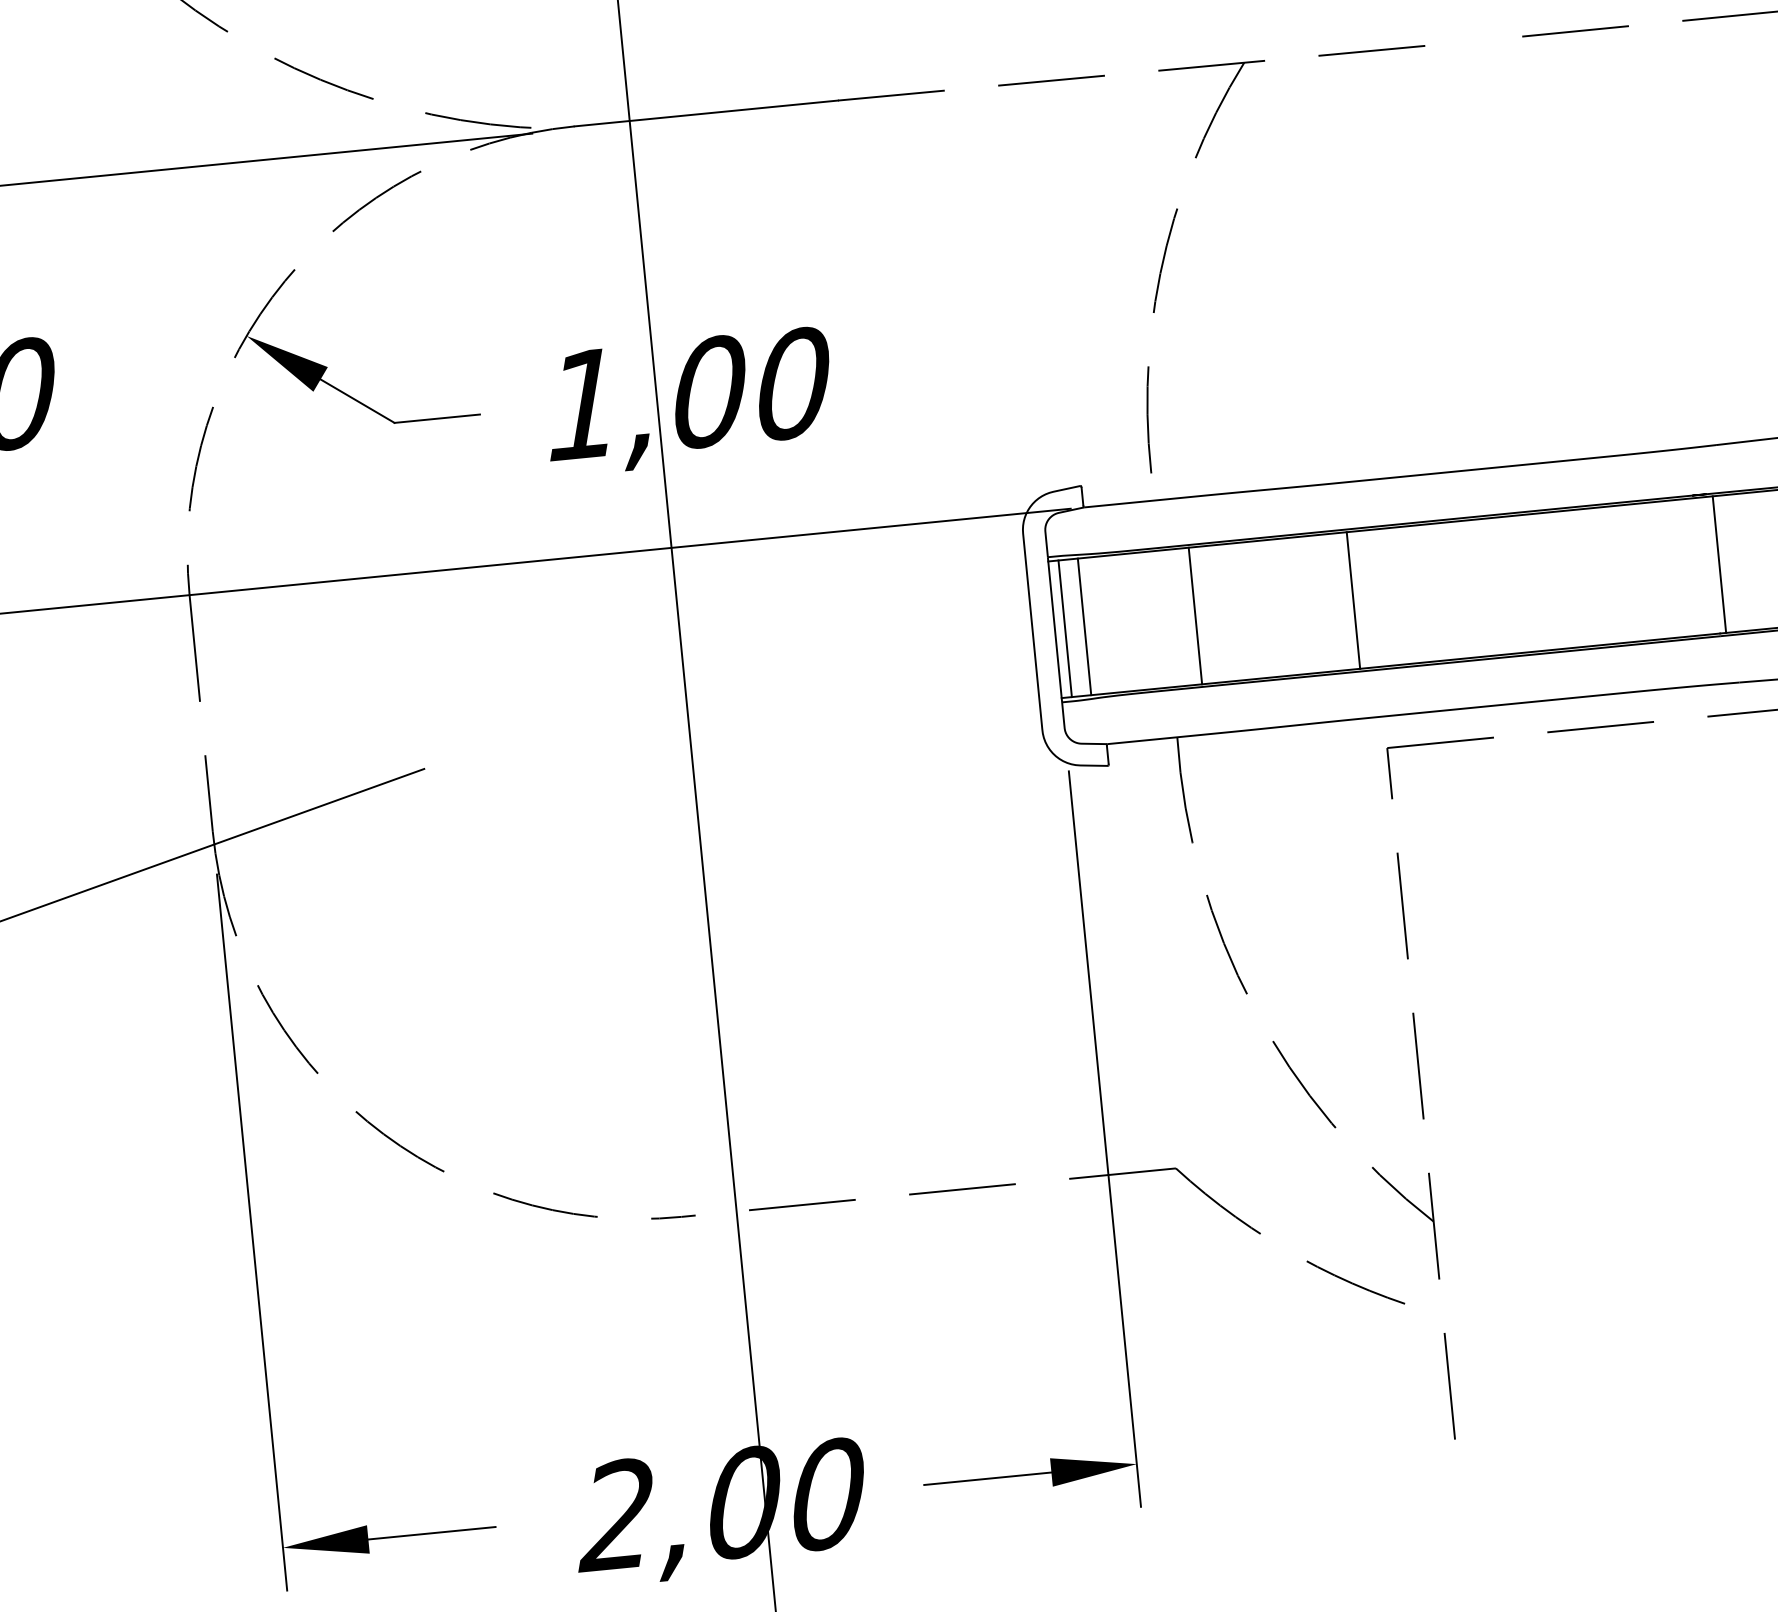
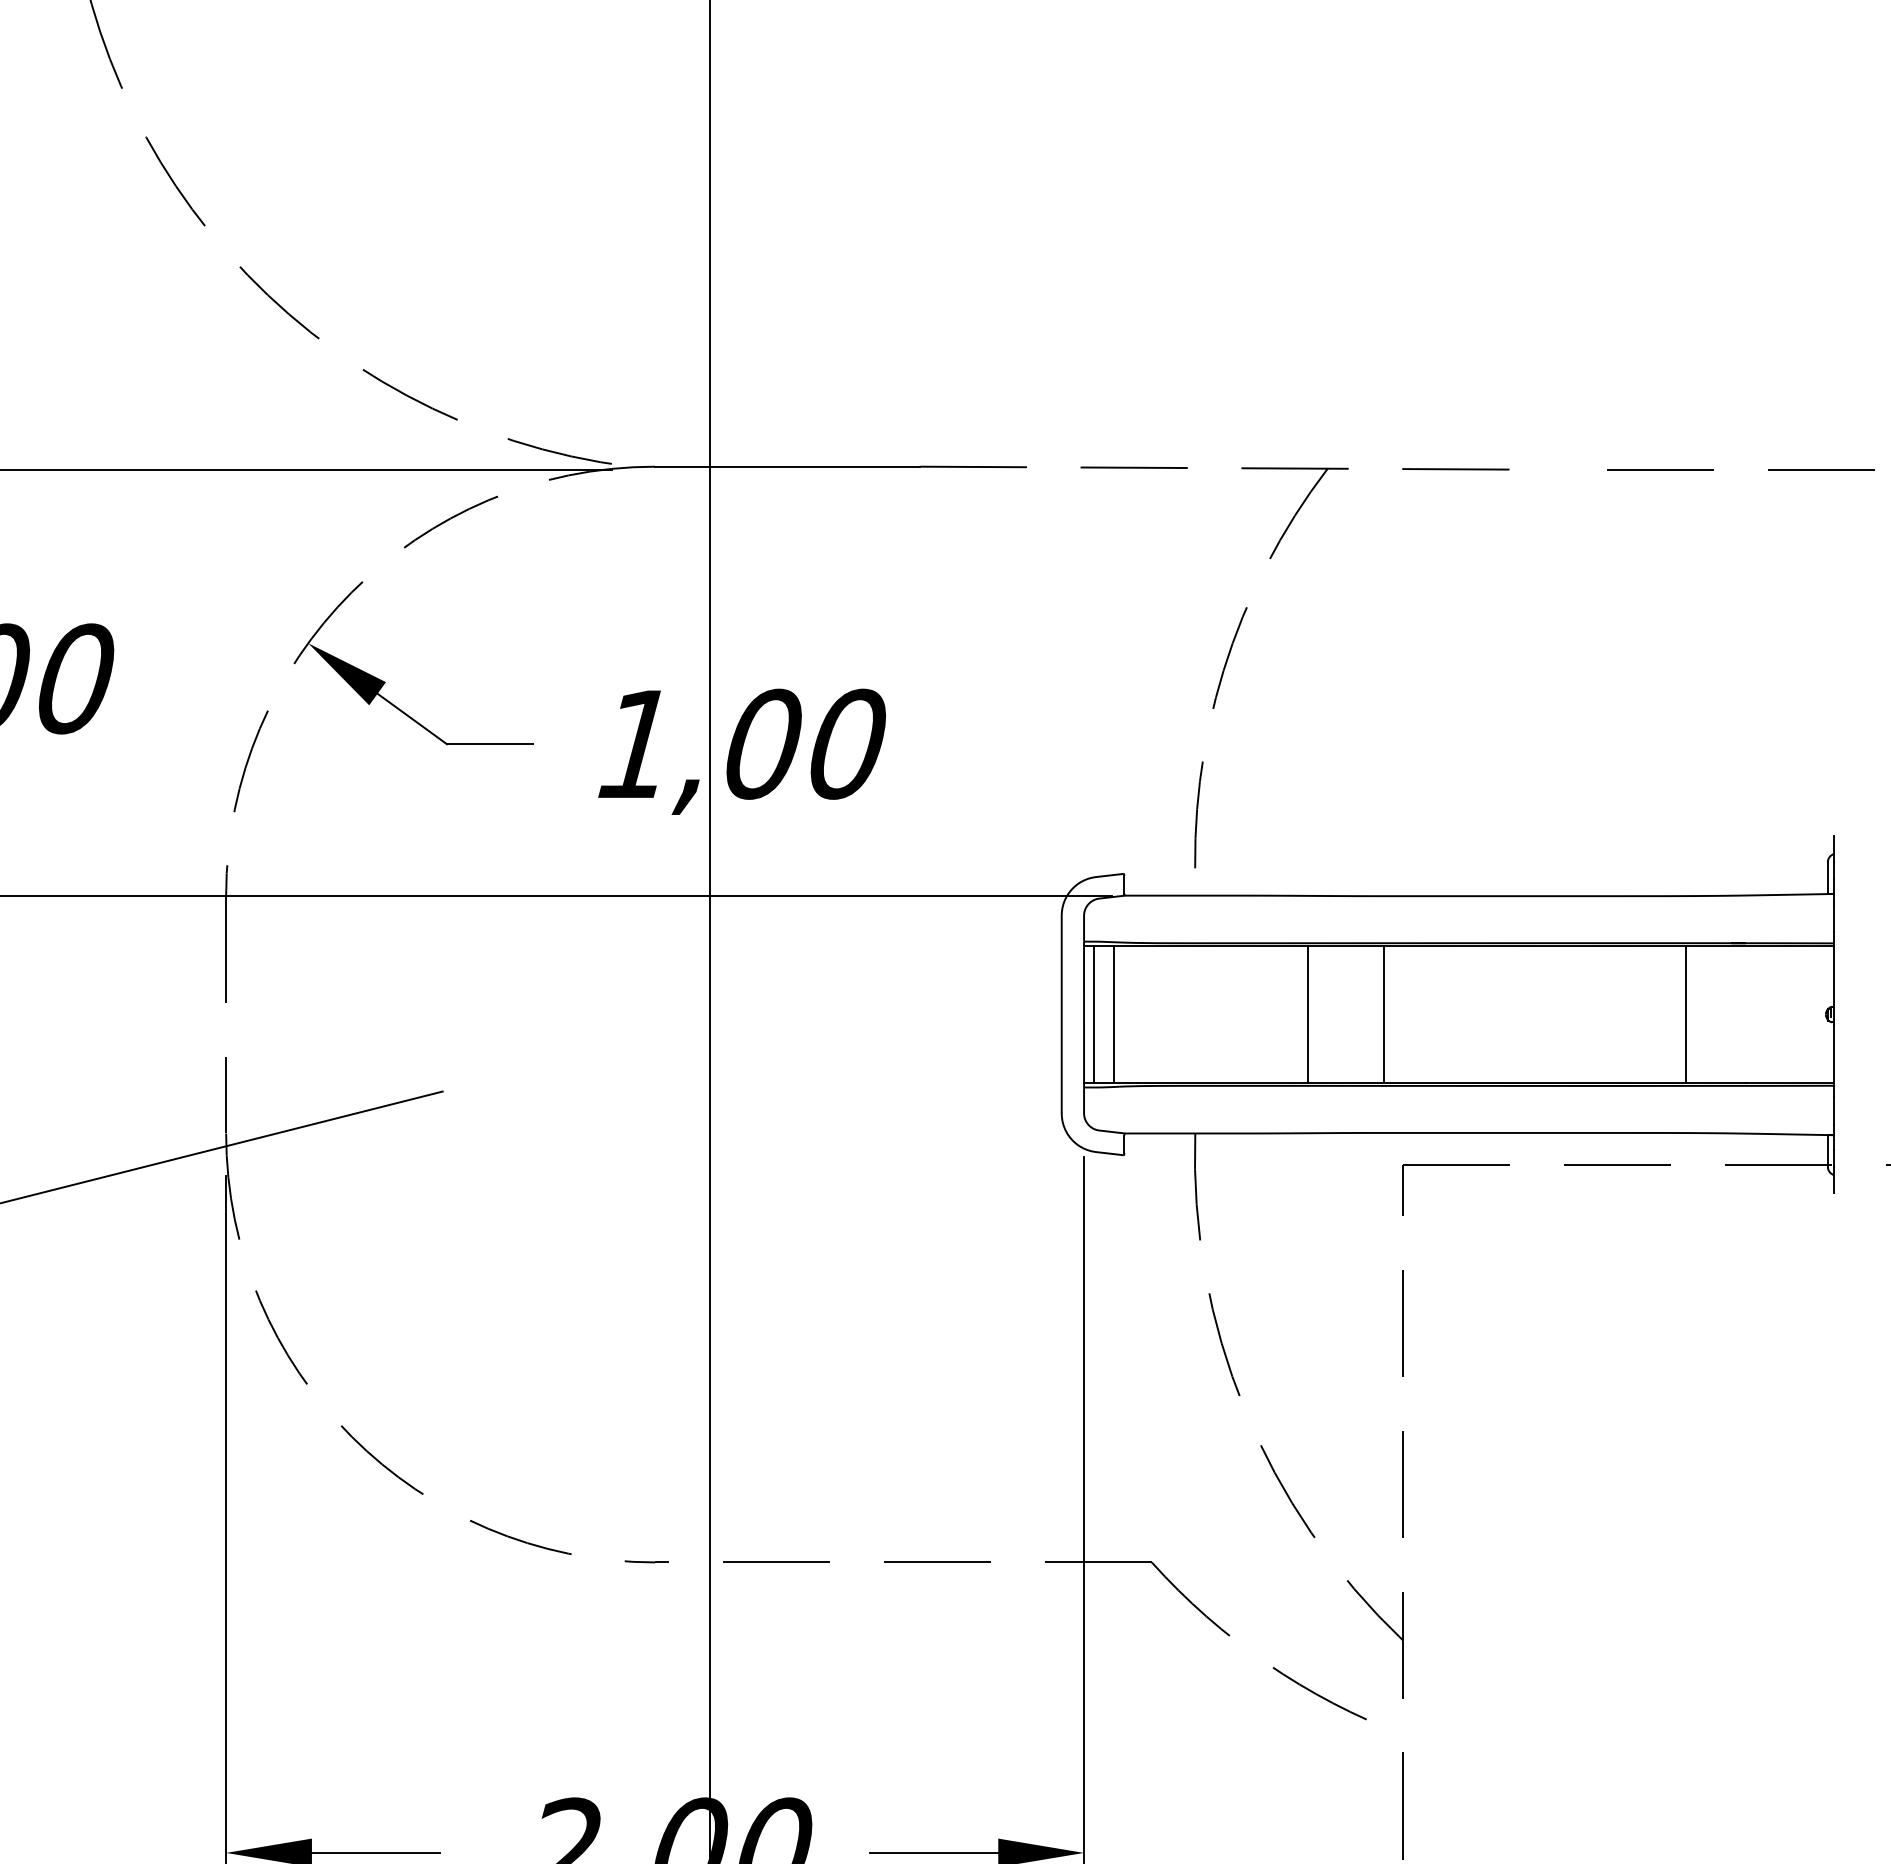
line: (1719, 564) -> (1685, 1014), moved
line: (1195, 615) -> (1308, 1014), moved

